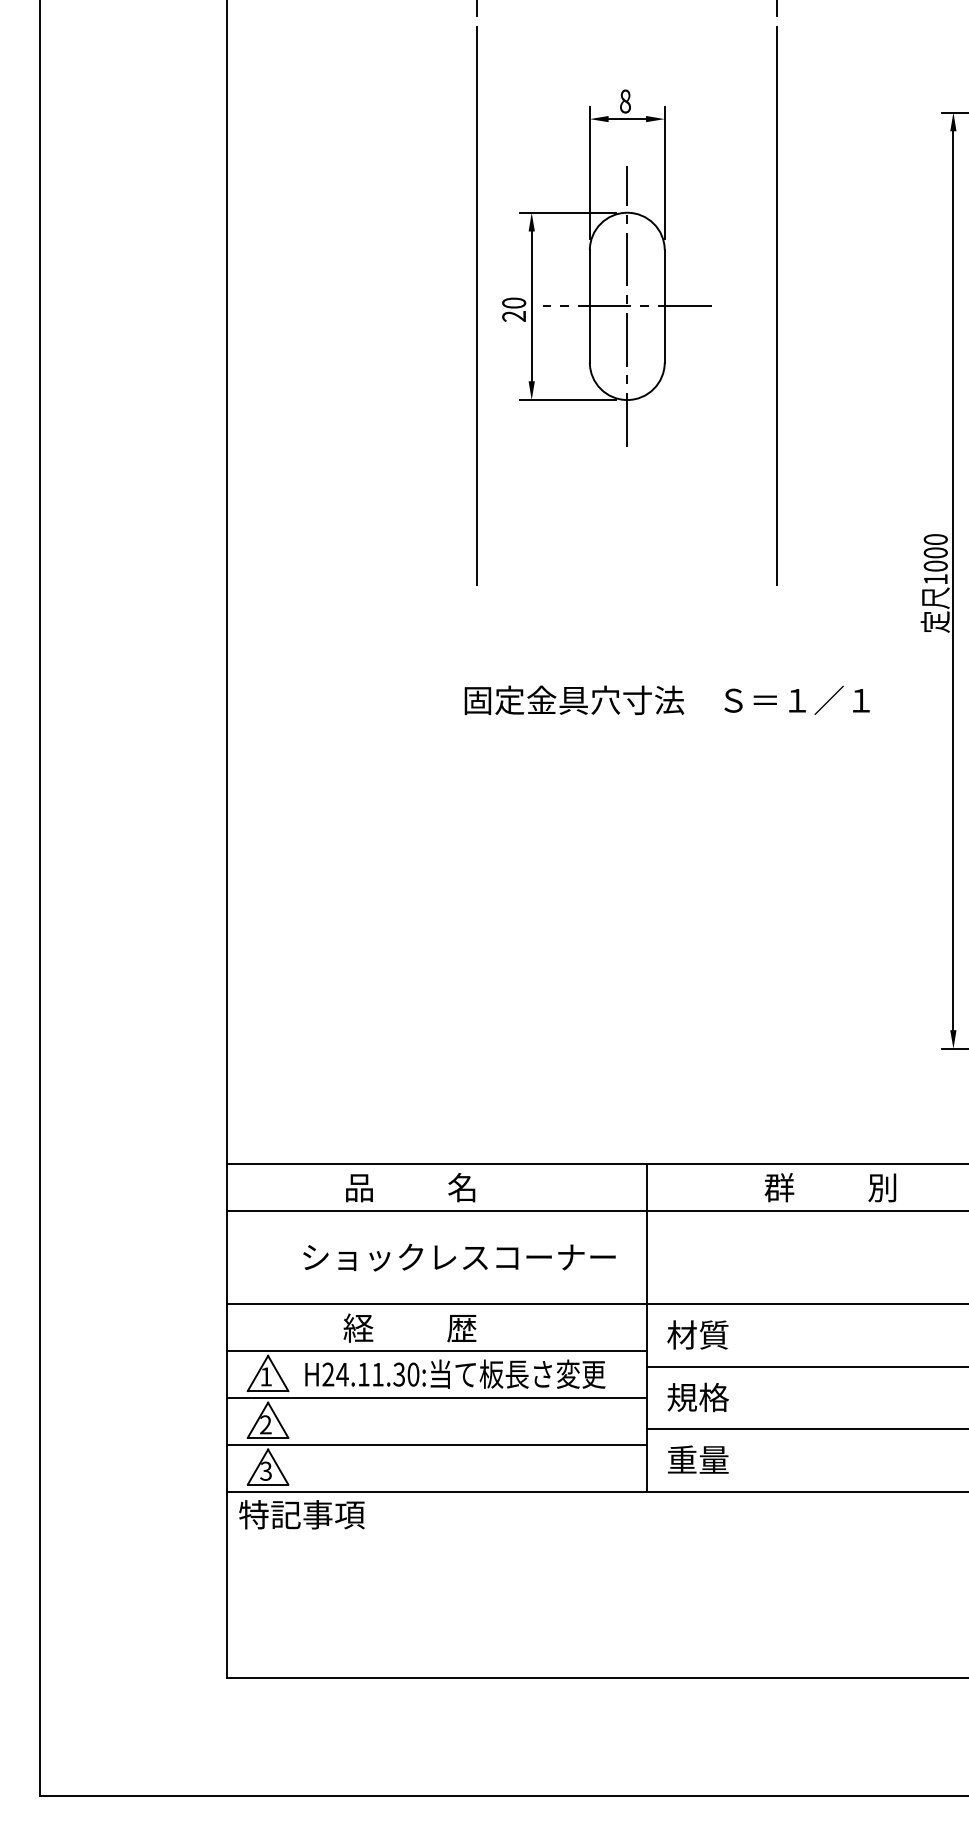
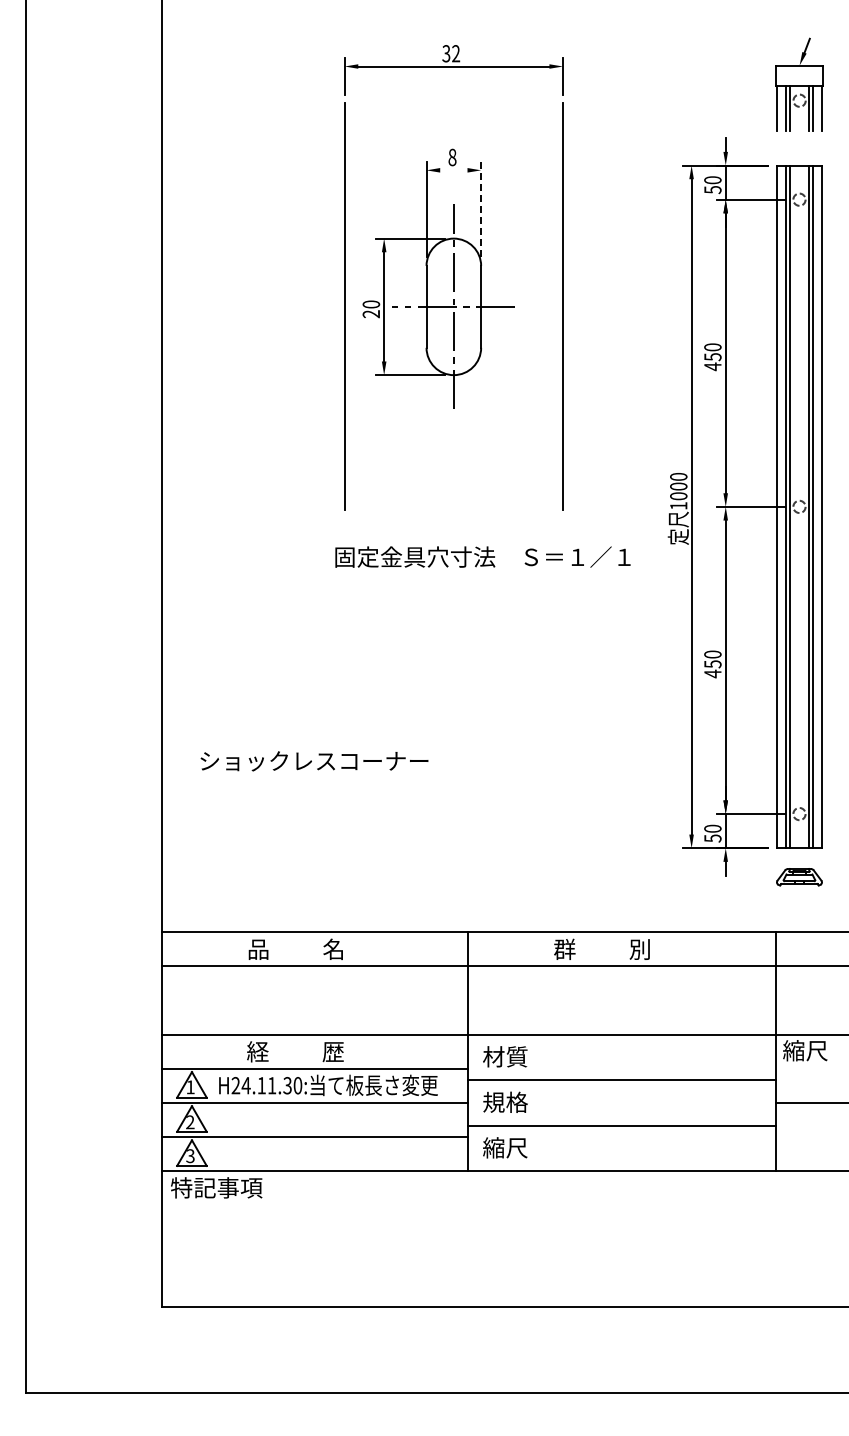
line: (626, 119) -> (453, 170), removed
line: (665, 172) -> (481, 209), solid -> dashed
text: (666, 699) -> (482, 556), moved
text: (459, 1257) -> (314, 761), moved
text: (698, 1459) -> (505, 1147), 重量 -> 縮尺

